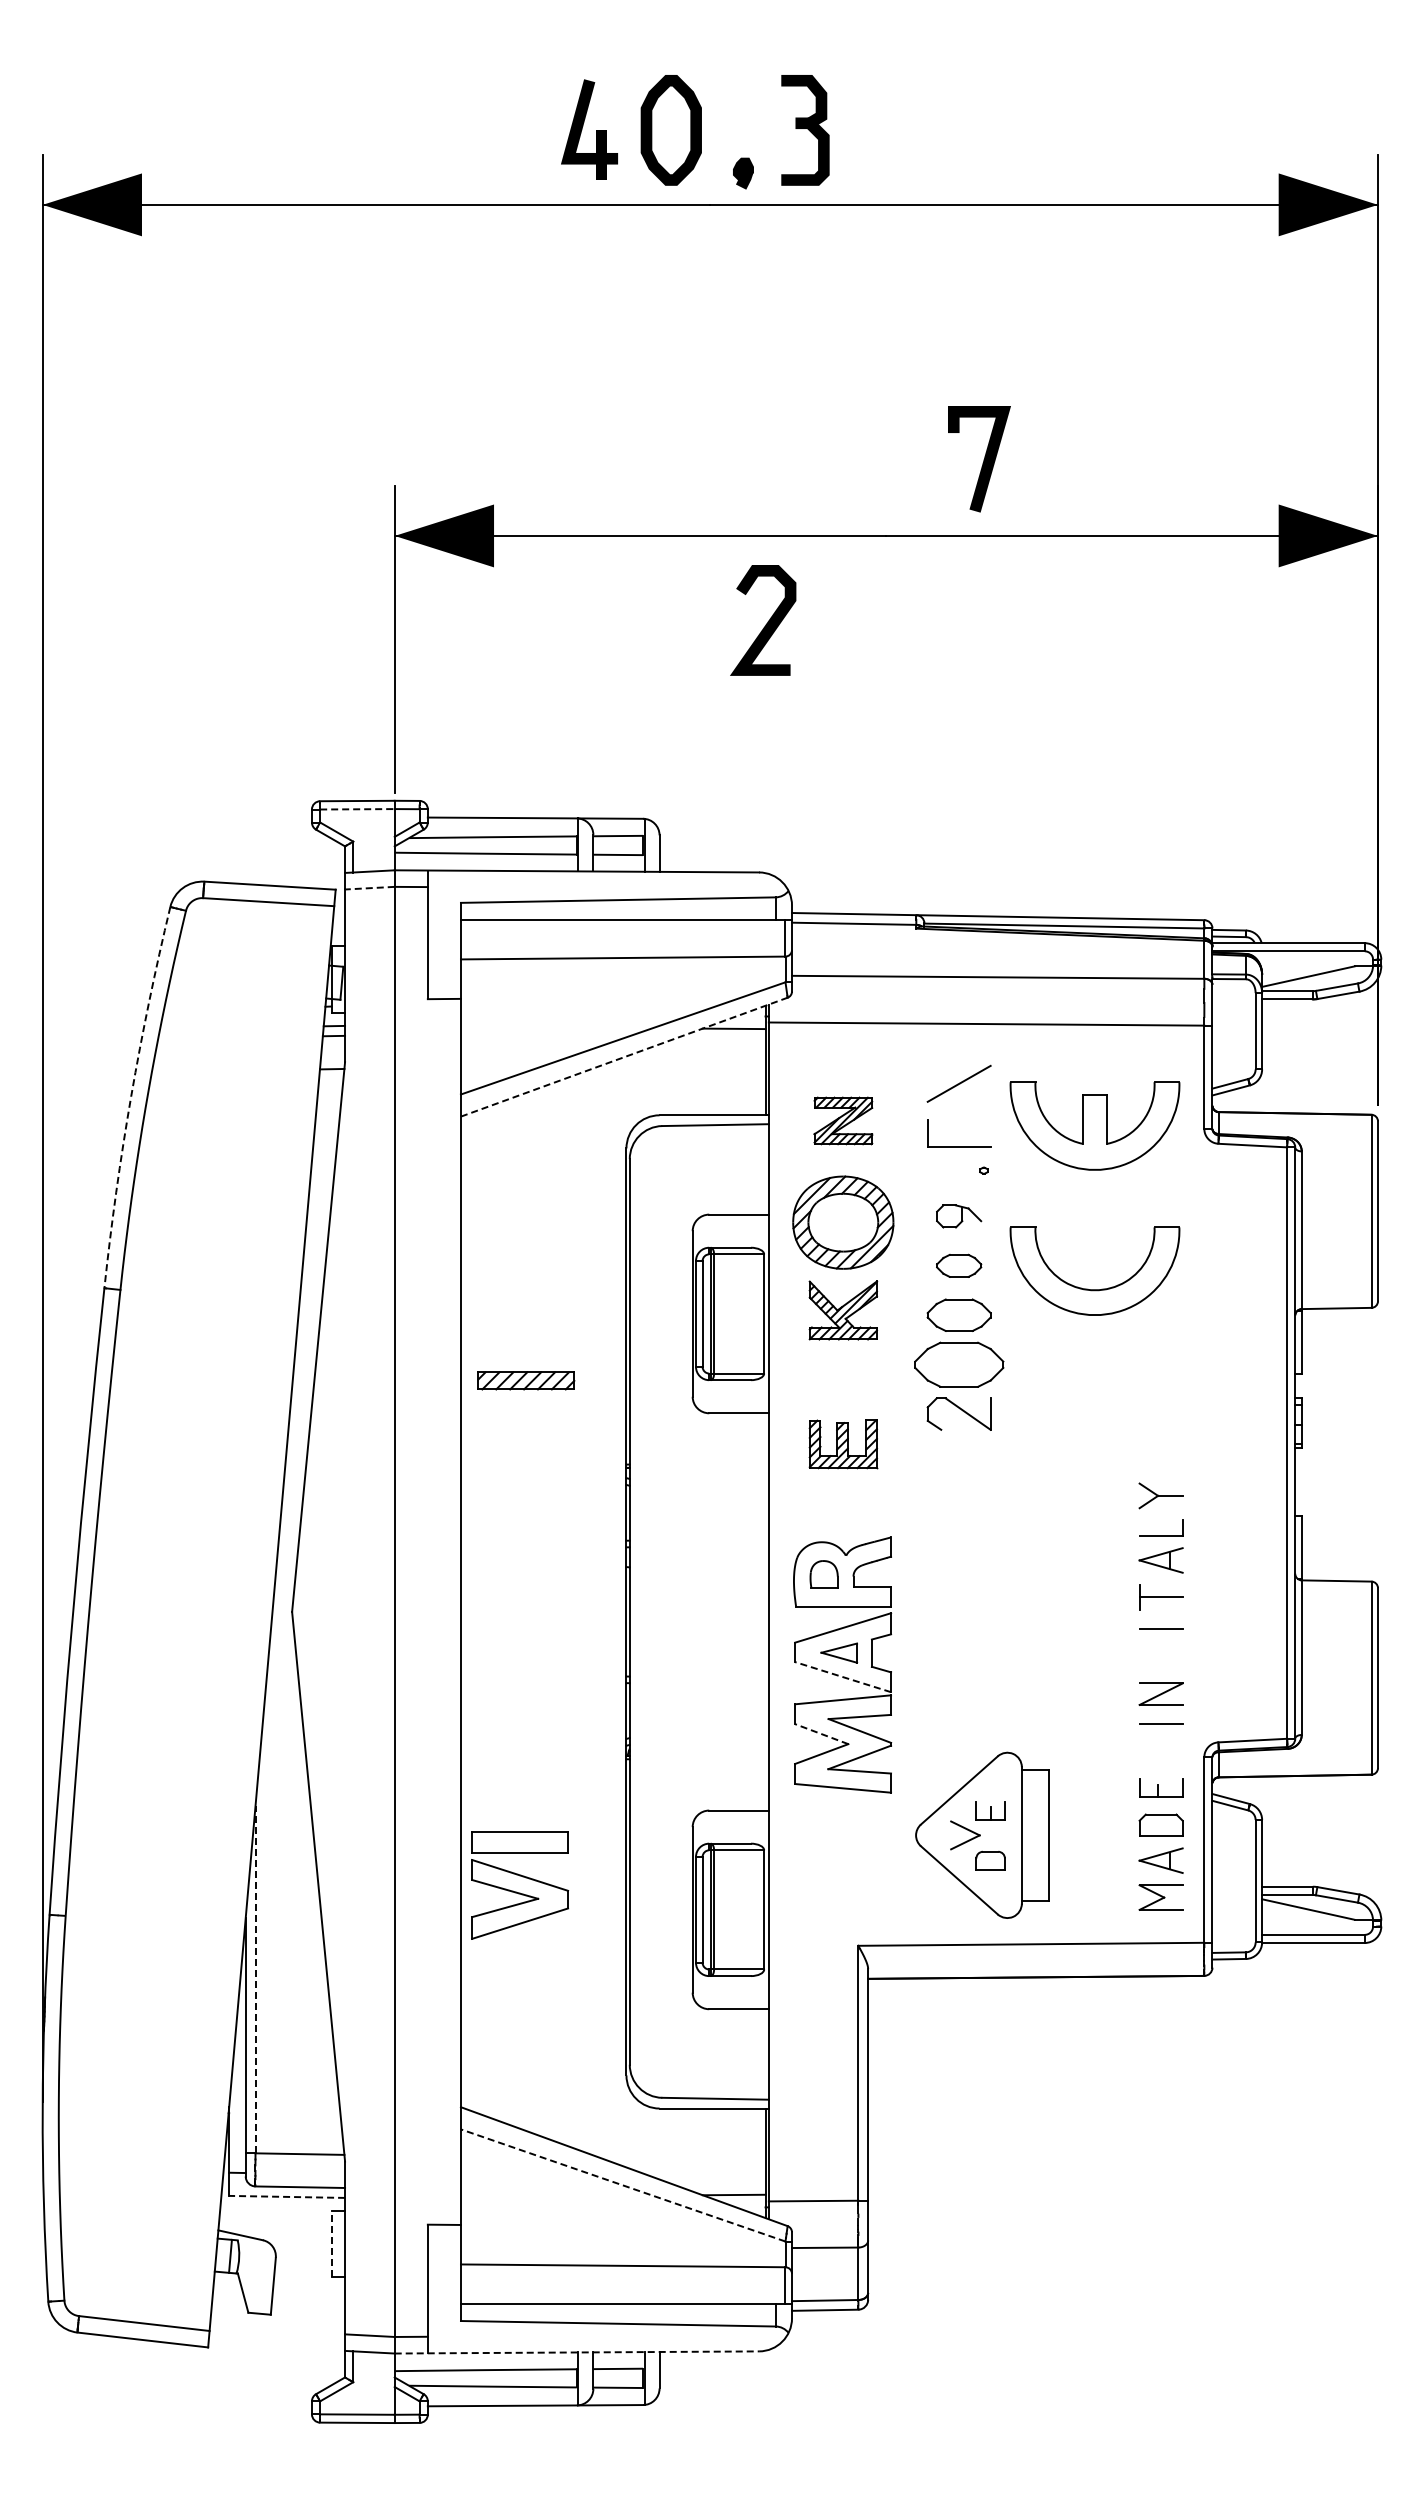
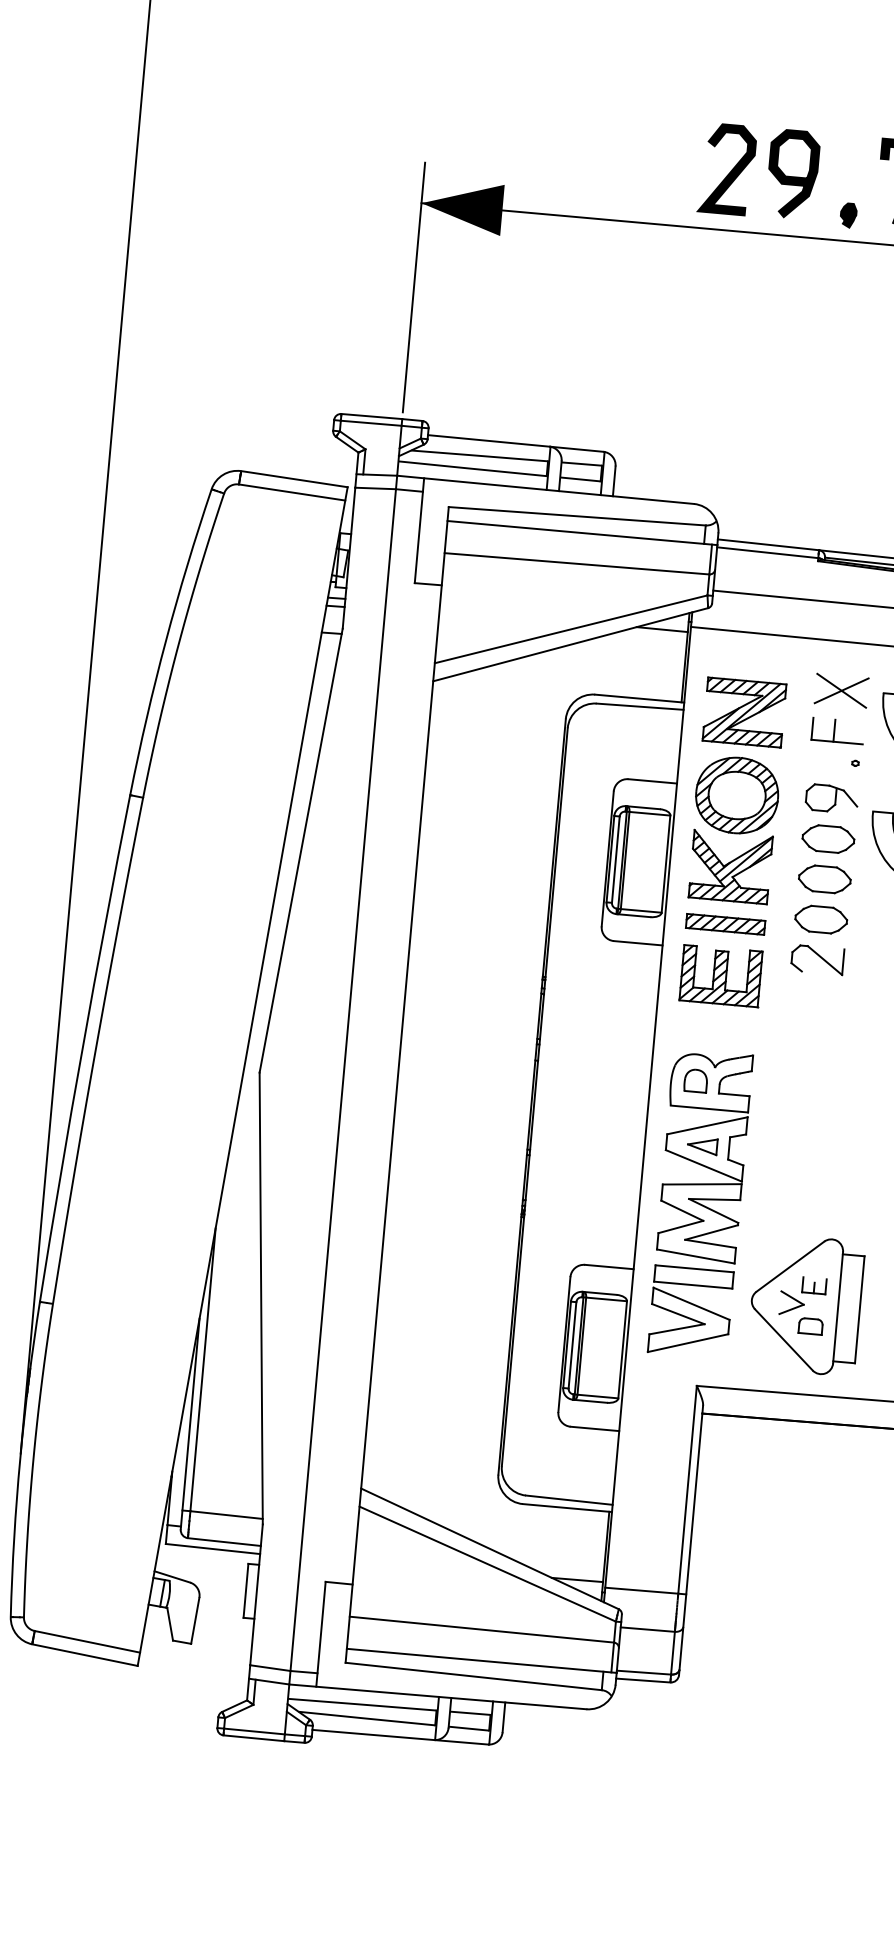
curve: (843, 462) -> (792, 176), added
part: (915, 504) -> (848, 215), added
curve: (767, 621) -> (730, 170), moved
line: (357, 809) -> (371, 423), dashed -> solid
line: (369, 888) -> (375, 488), dashed -> solid
line: (624, 1057) -> (570, 644), dashed -> solid
line: (958, 1083) -> (841, 690), added
arc: (131, 1096) -> (166, 640), dashed -> solid
part: (843, 1120) -> (744, 712), size x1.67
line: (954, 1132) -> (834, 730), added
part: (958, 1216) -> (831, 798), size x1.43
part: (958, 1265) -> (827, 838), size x1.43
part: (843, 1310) -> (730, 867), size x1.43
part: (958, 1364) -> (820, 919), size x0.71
part: (526, 1380) -> (725, 924), moved
part: (843, 1444) -> (721, 976), size x1.43
line: (842, 1676) -> (703, 1165), dashed -> solid
line: (821, 1733) -> (682, 1210), dashed -> solid
part: (520, 1885) -> (691, 1312), moved
line: (255, 1979) -> (203, 1369), dashed -> solid
line: (623, 2185) -> (487, 1564), dashed -> solid
line: (287, 2196) -> (213, 1548), dashed -> solid
line: (331, 2243) -> (245, 1590), dashed -> solid
line: (577, 2352) -> (438, 1696), dashed -> solid

